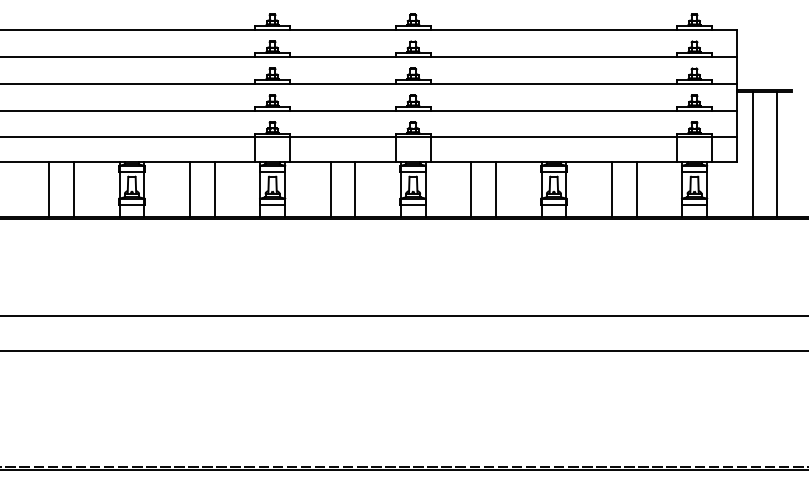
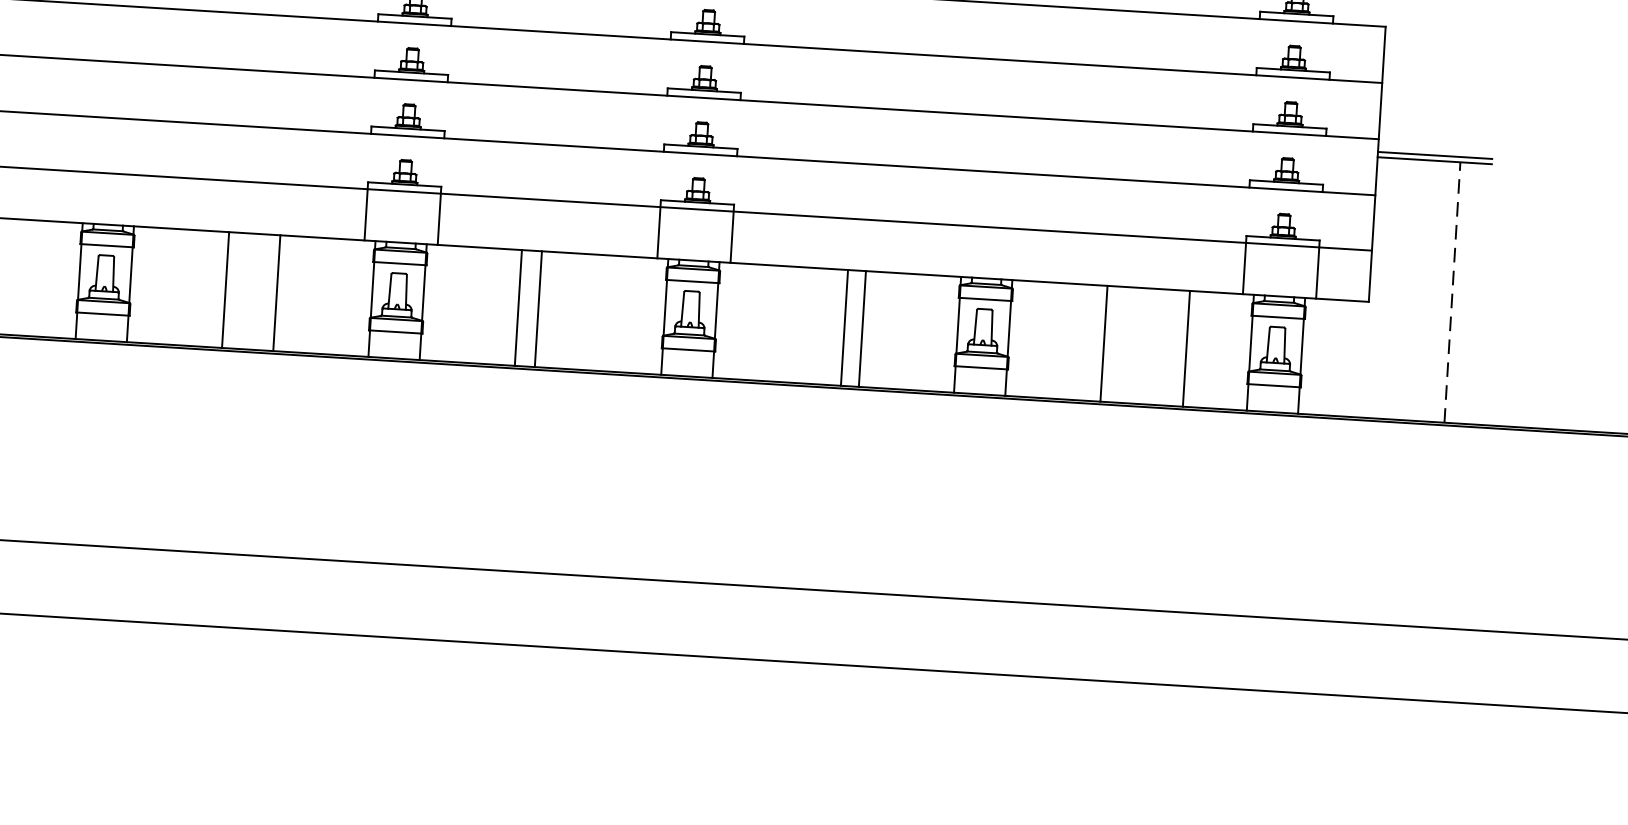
line: (752, 154) -> (1401, 288), removed
line: (777, 154) -> (1453, 291), solid -> dashed
line: (355, 189) -> (538, 309), moved
line: (471, 189) -> (845, 327), moved
line: (636, 189) -> (1186, 348), moved

